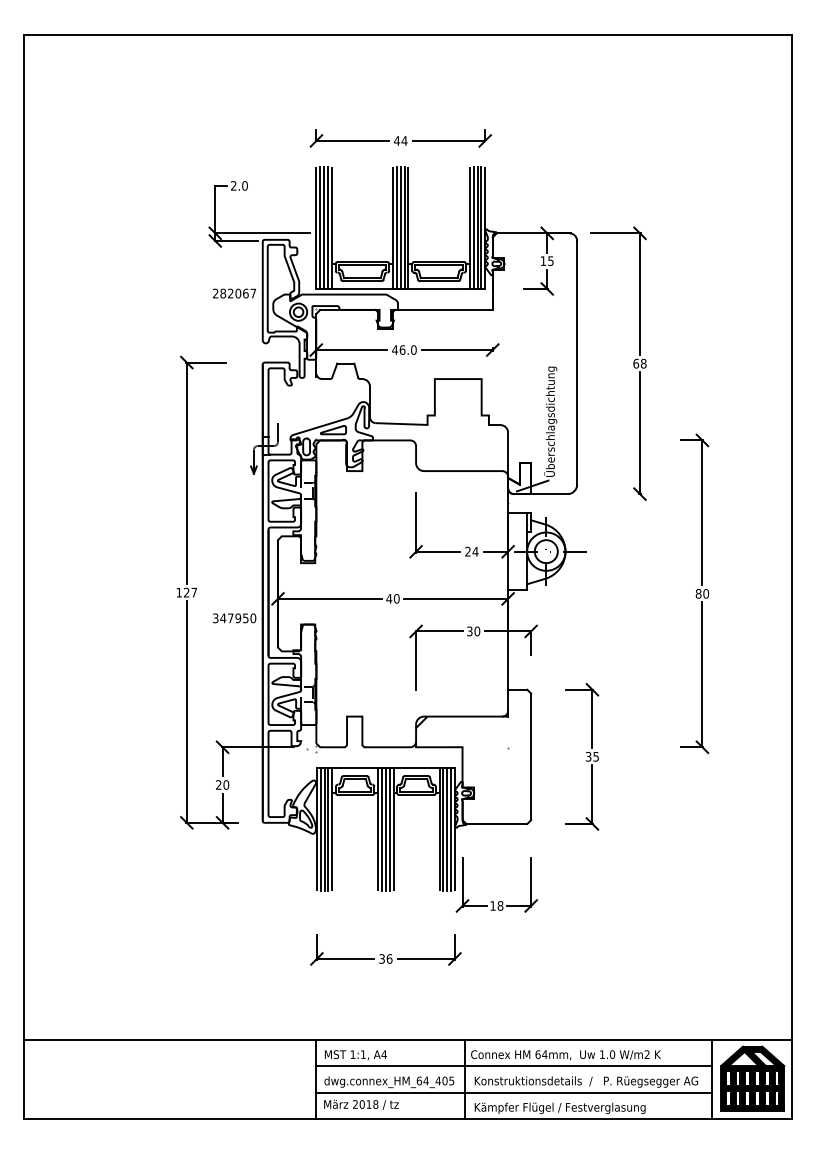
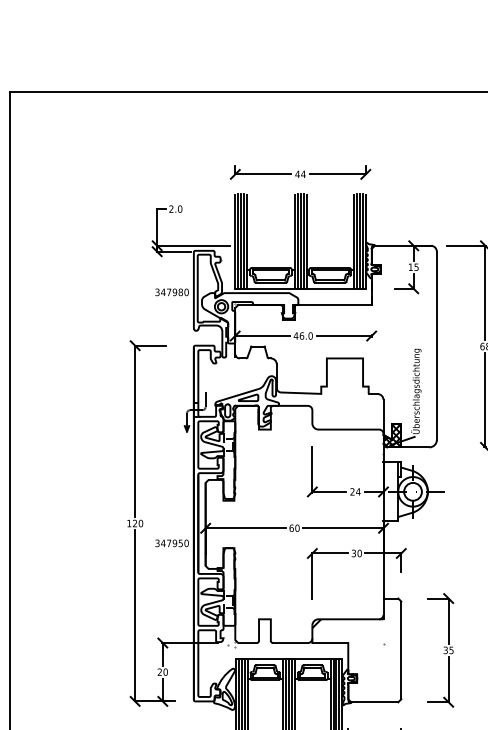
text: (234, 293) -> (172, 292), 282067 -> 347980
hatch: (519, 478) -> (392, 435), added
text: (194, 592) -> (141, 523), 127 -> 120
text: (389, 598) -> (291, 528), 40 -> 60

